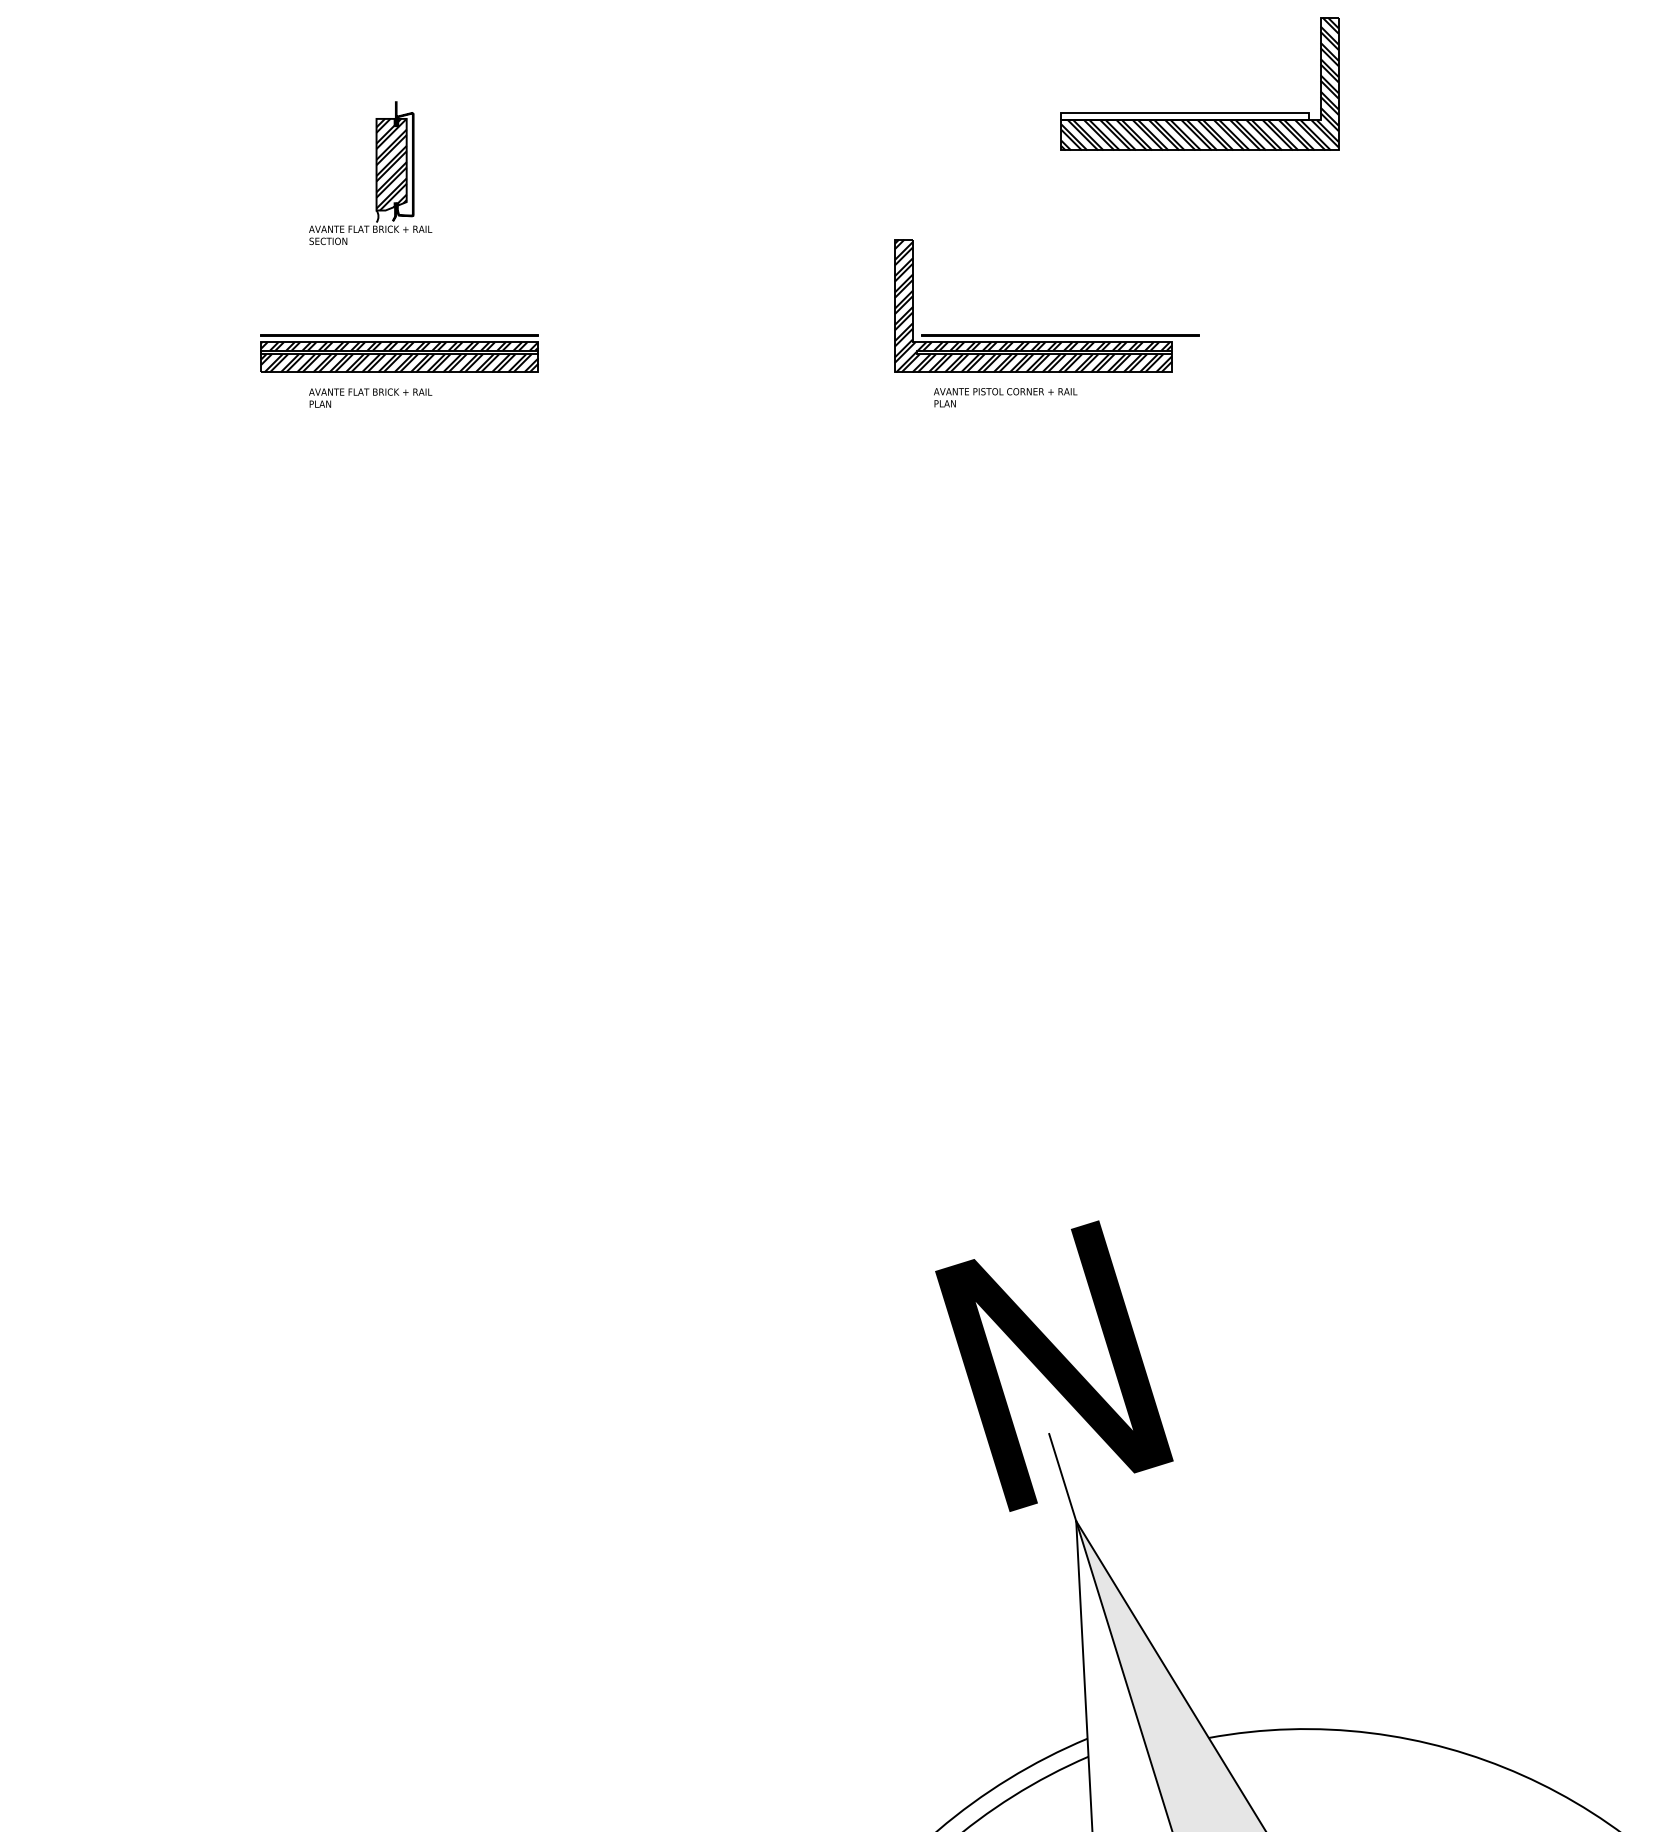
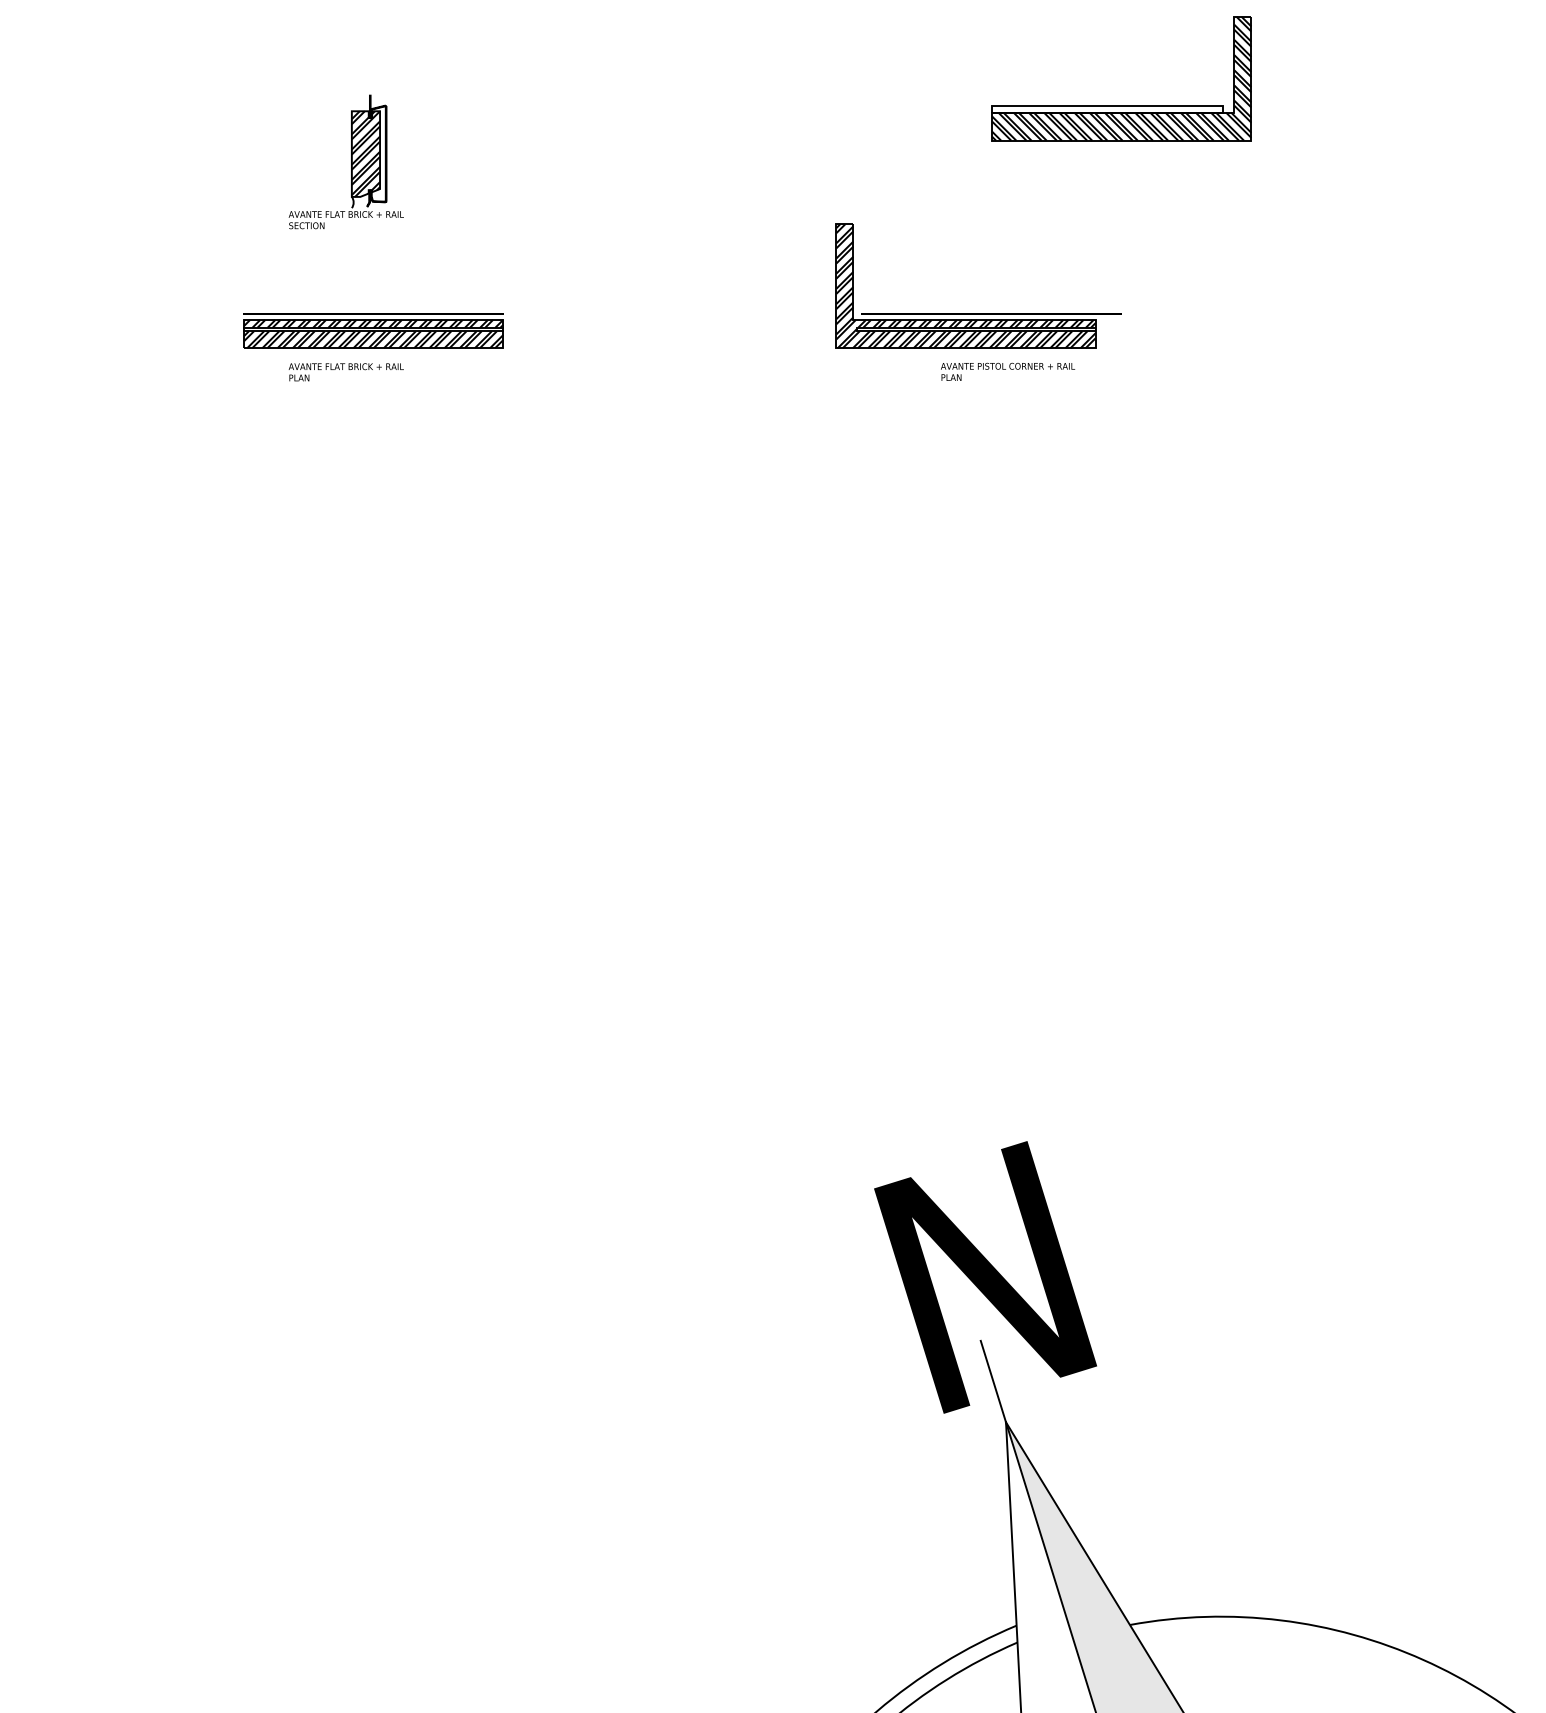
text: (1006, 397) -> (1008, 371), moved

